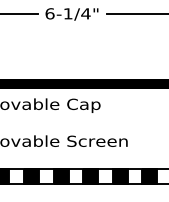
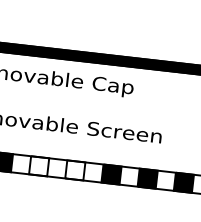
fill: (31, 176) -> (39, 166), removed
fill: (60, 176) -> (74, 170), removed

